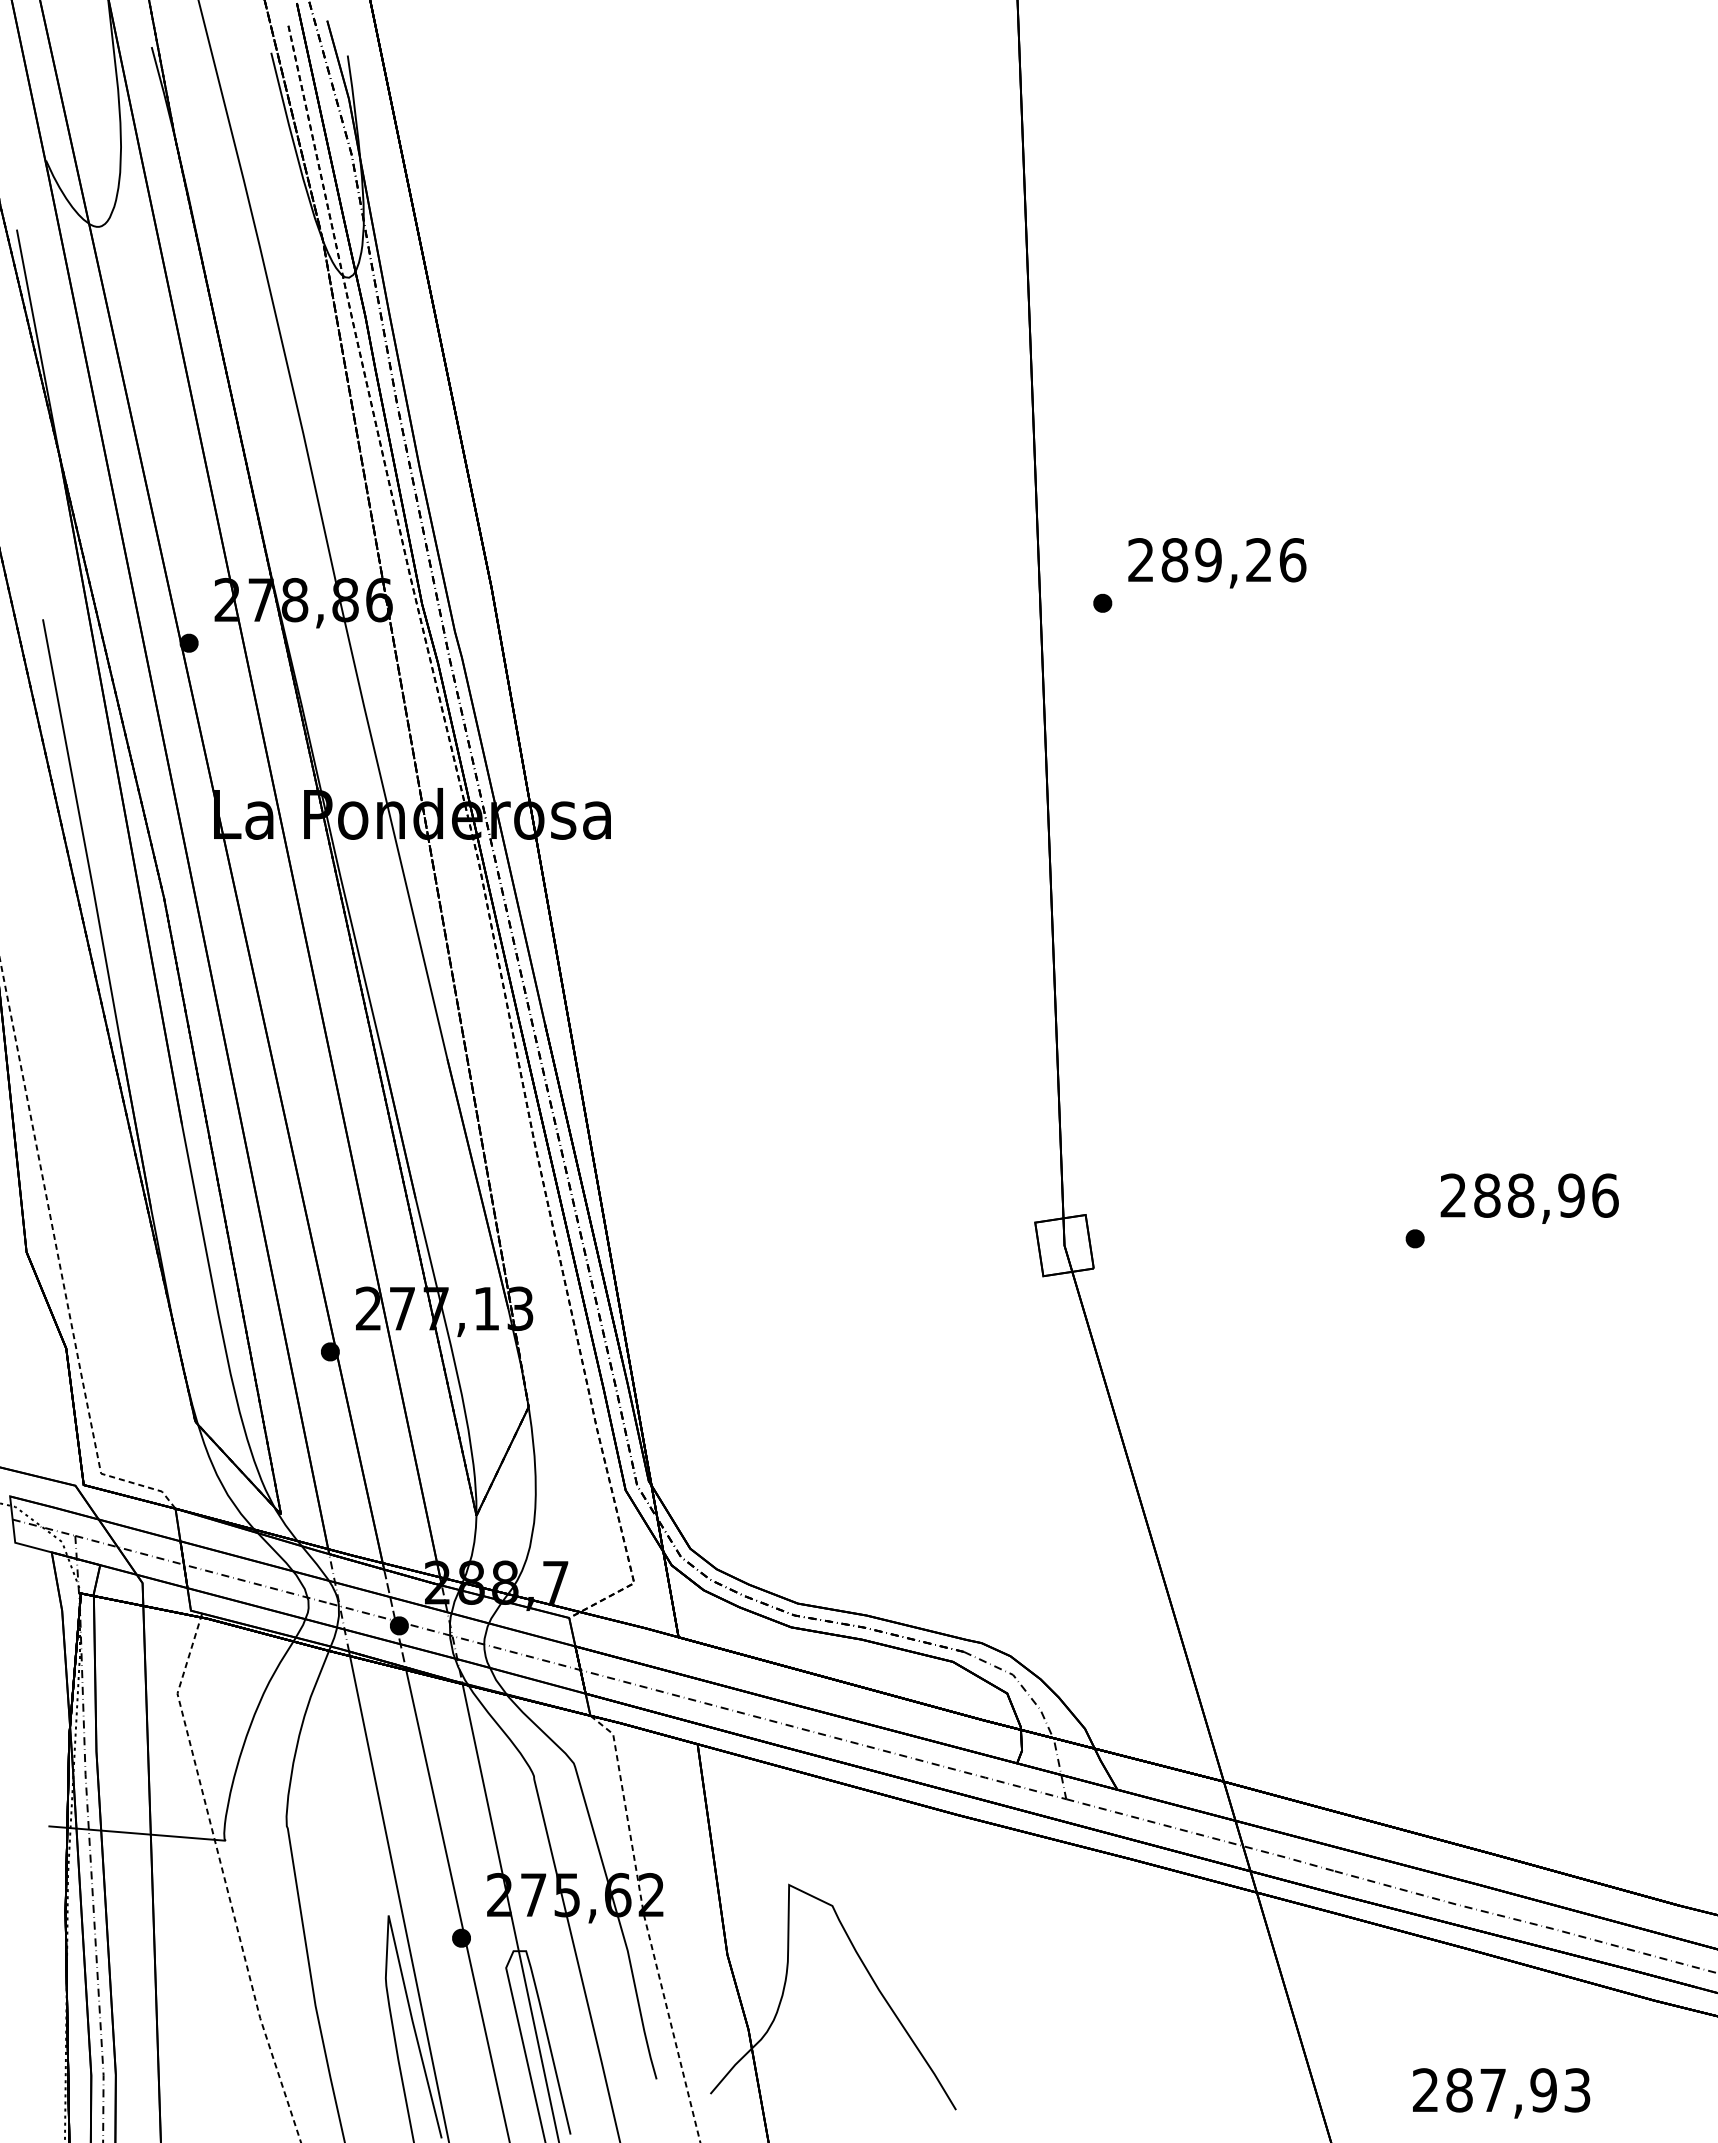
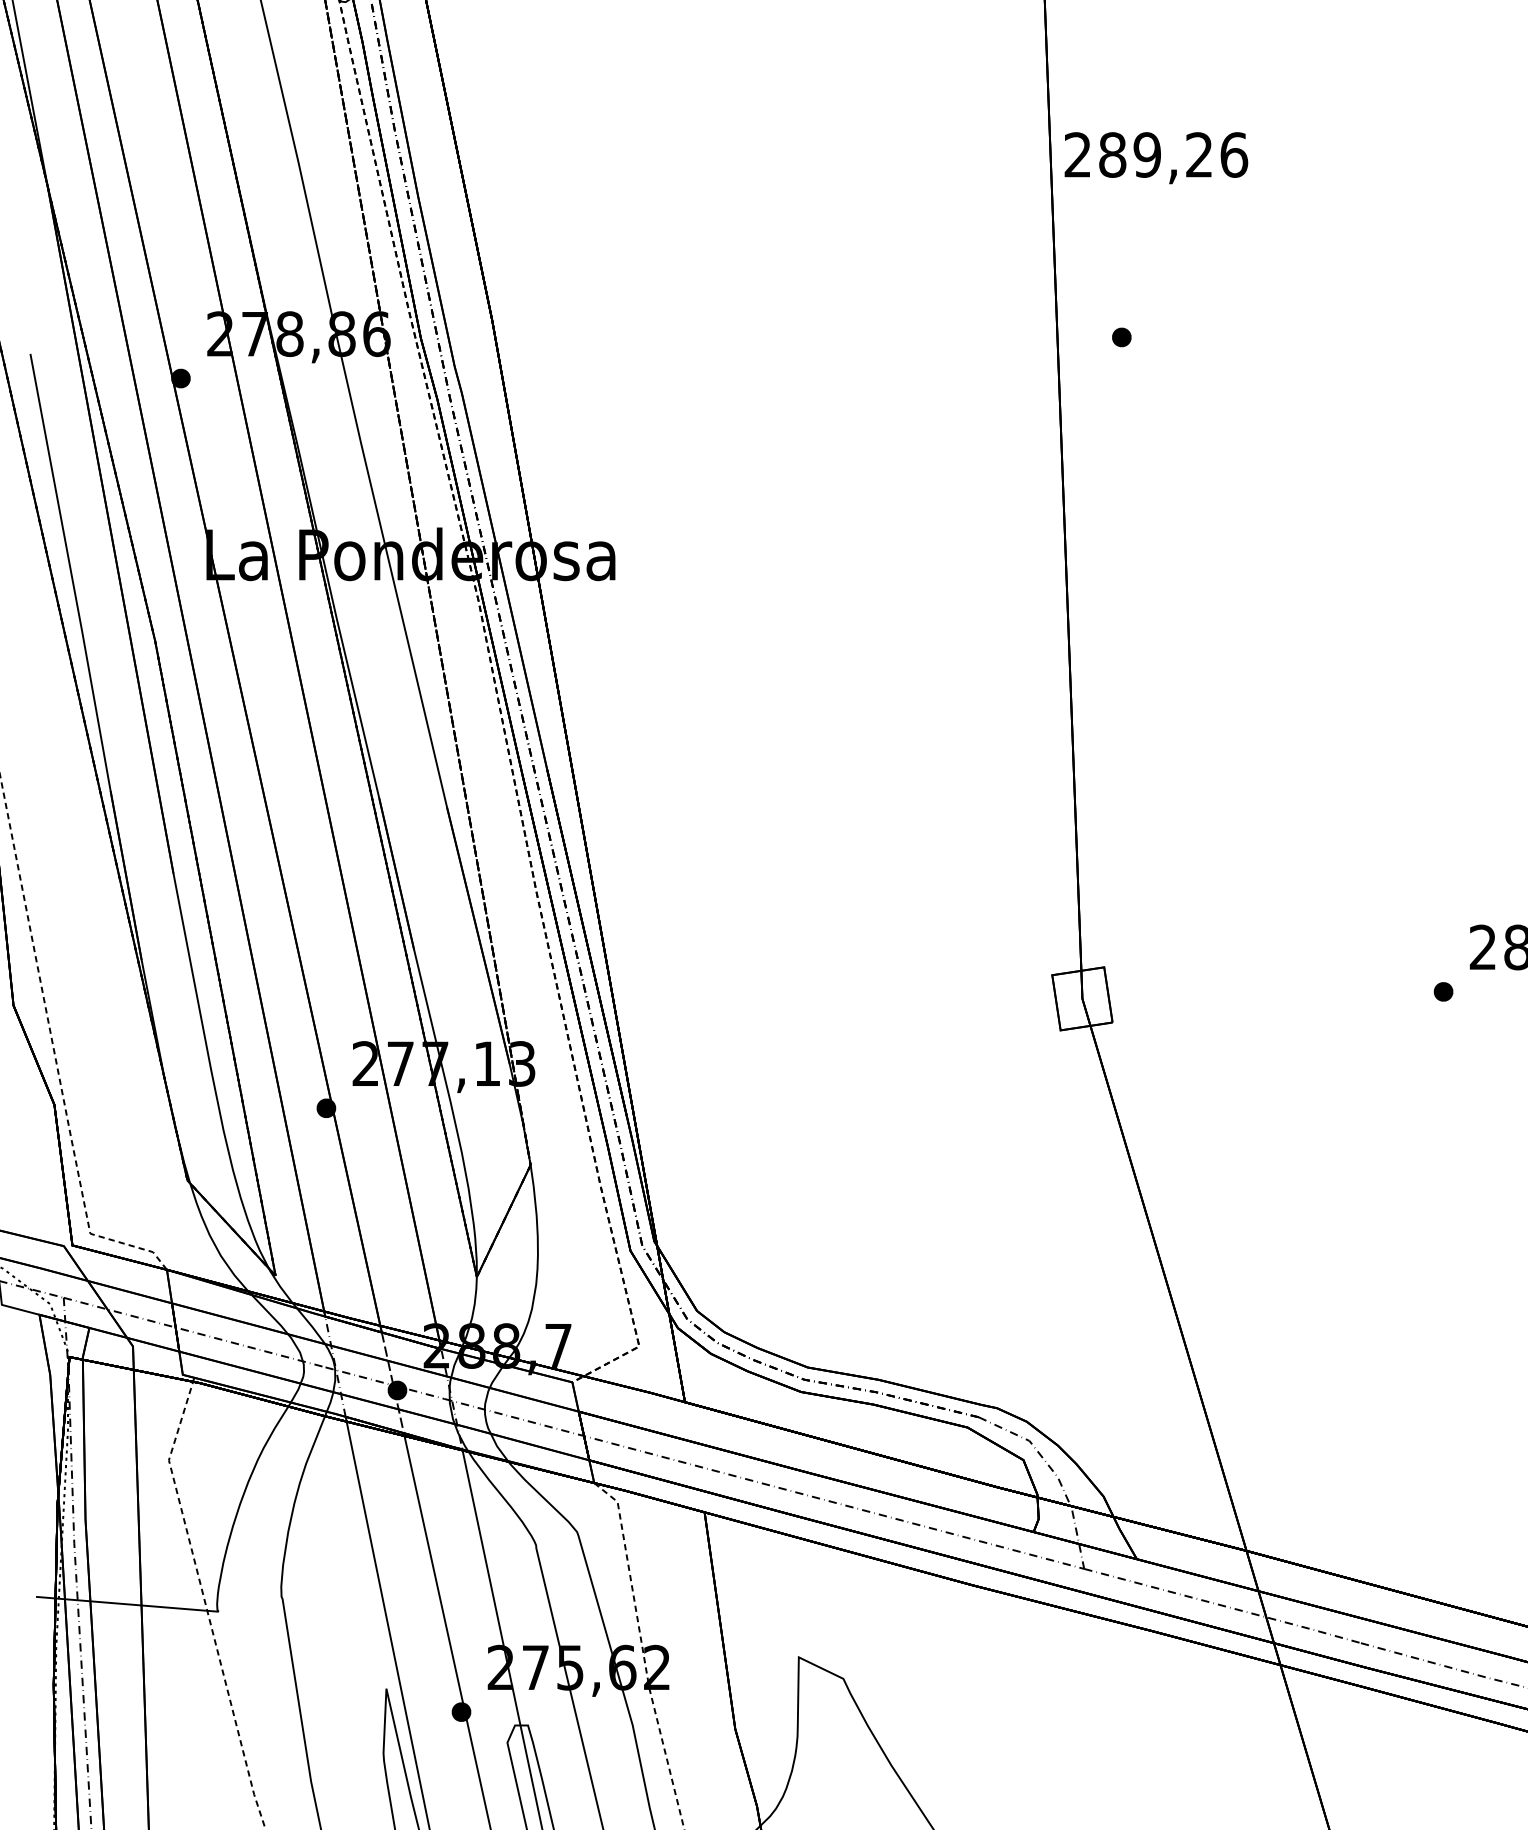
text: (1217, 563) -> (1156, 158), moved

